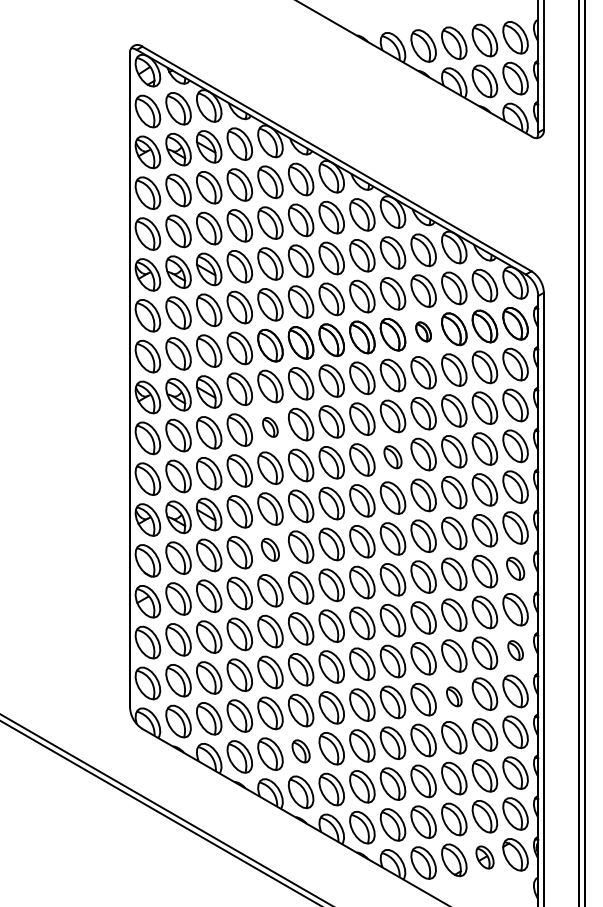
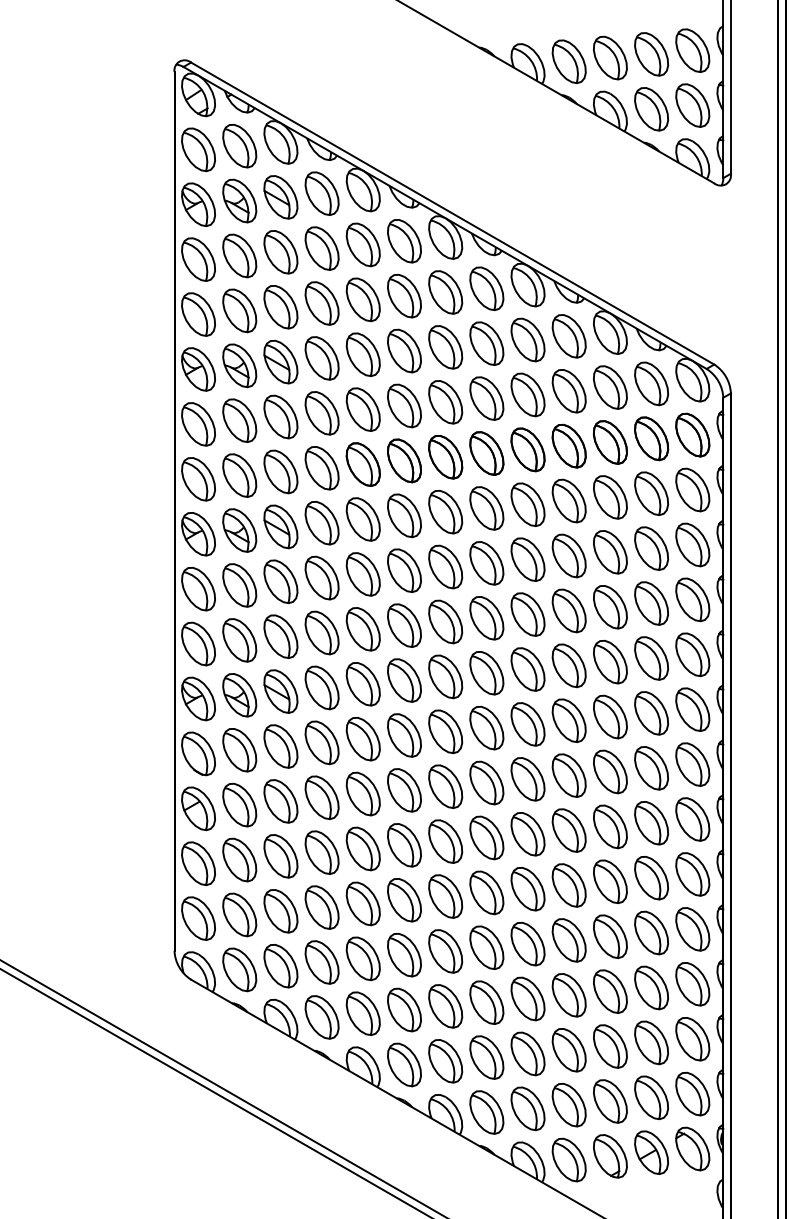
part: (423, 331) -> (568, 445), size x1.67
part: (269, 427) -> (362, 574), size x1.67
part: (392, 457) -> (527, 614), size x1.43
part: (269, 549) -> (362, 738), size x1.43
part: (515, 568) -> (692, 764), size x1.43
part: (515, 650) -> (692, 874), size x1.67
part: (454, 696) -> (610, 936), size x1.67
part: (301, 751) -> (404, 1009), size x1.43
part: (484, 857) -> (651, 1152), size x1.43

